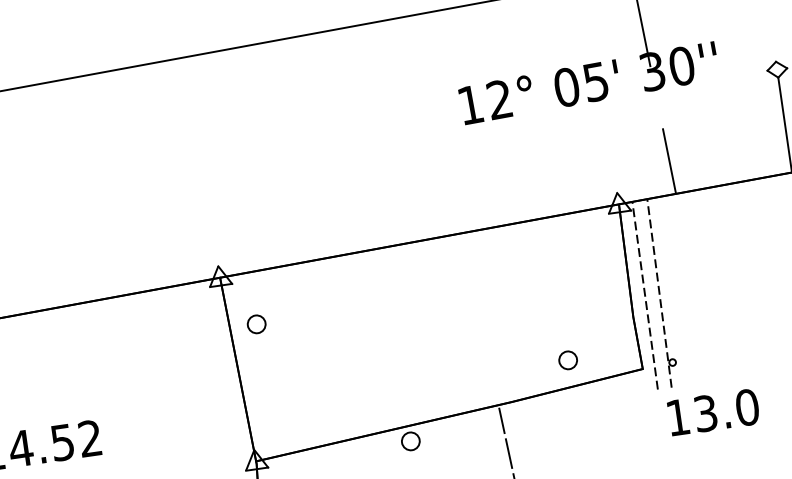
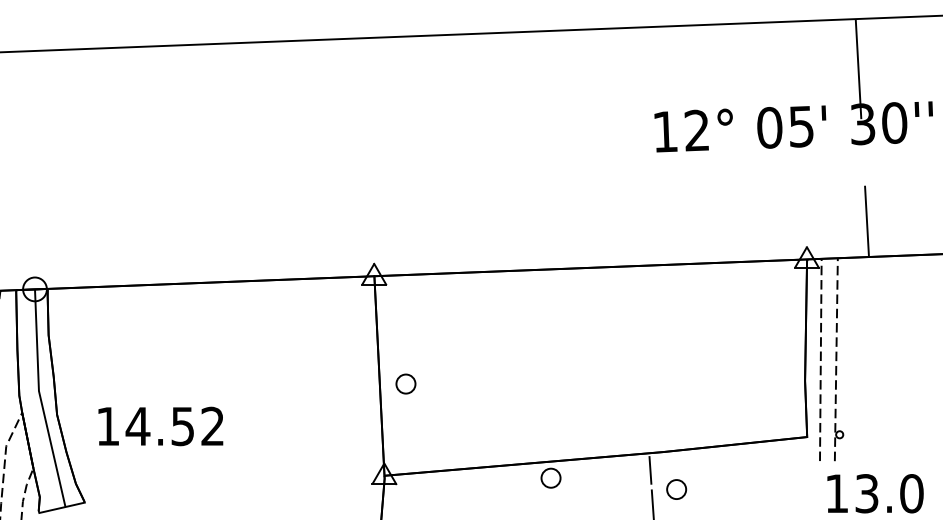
part: (256, 323) -> (405, 383), moved
part: (568, 360) -> (676, 489), moved

